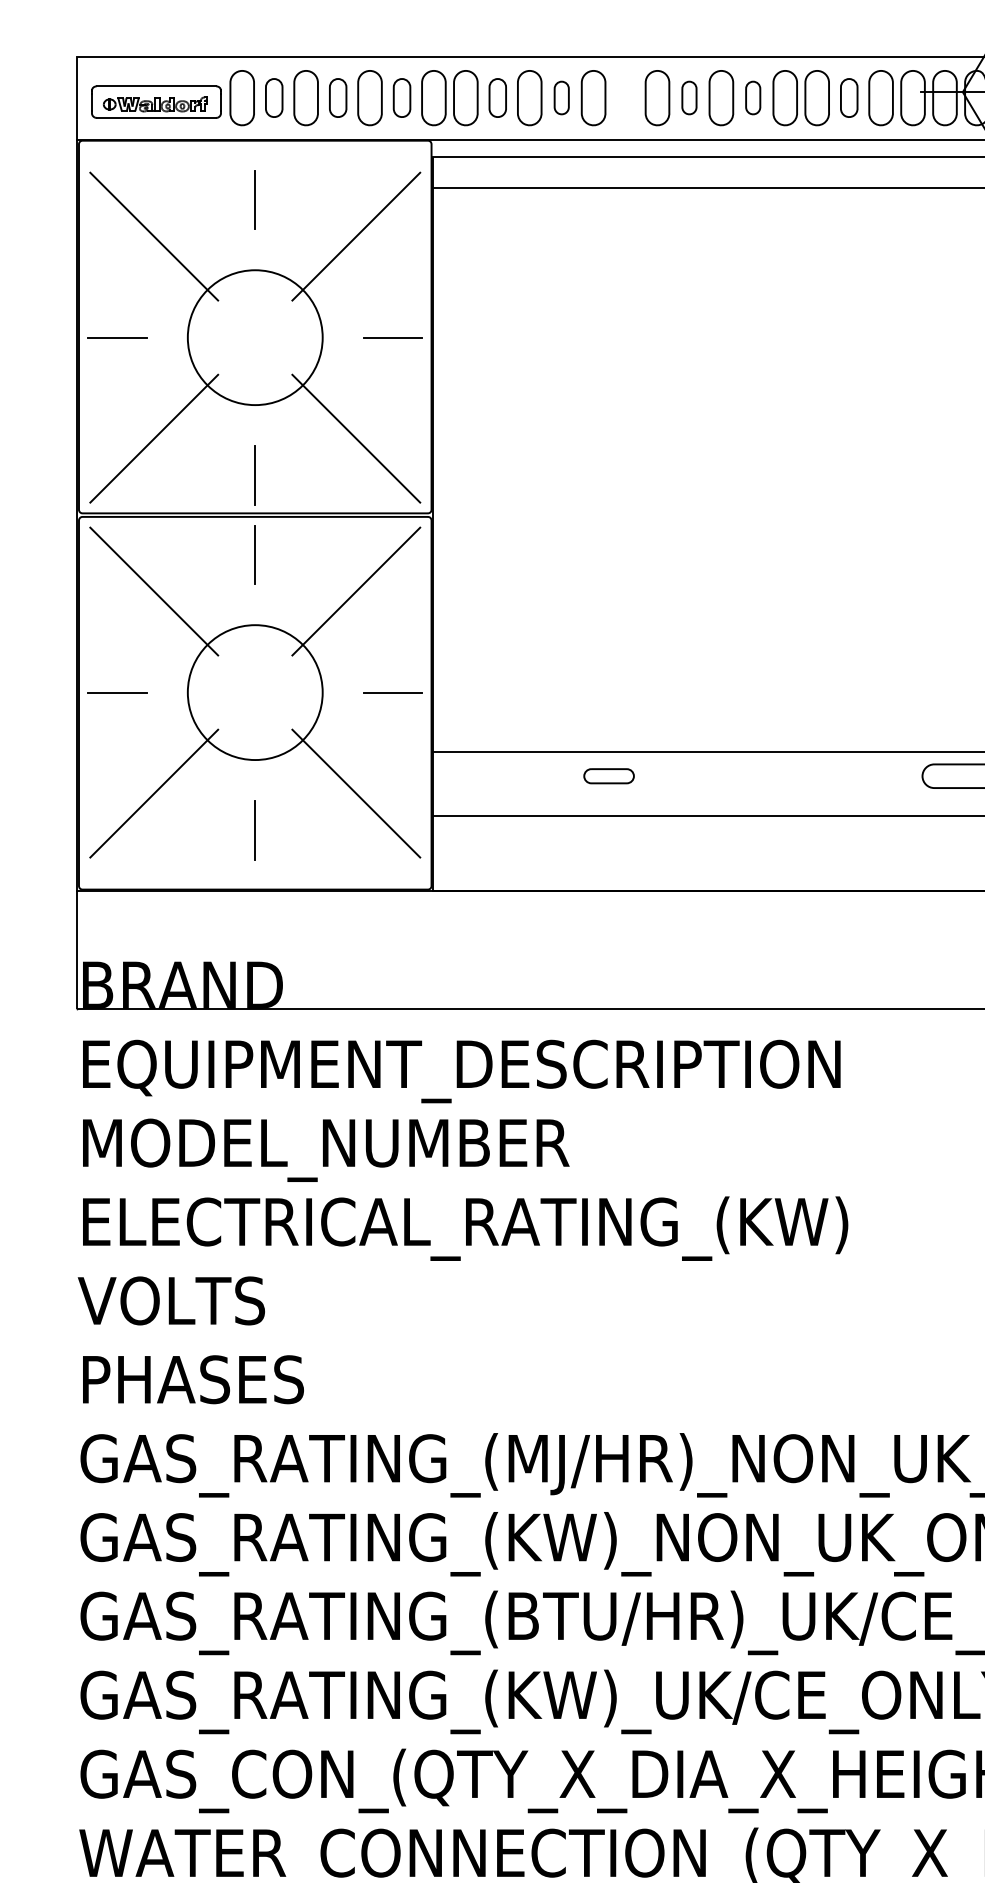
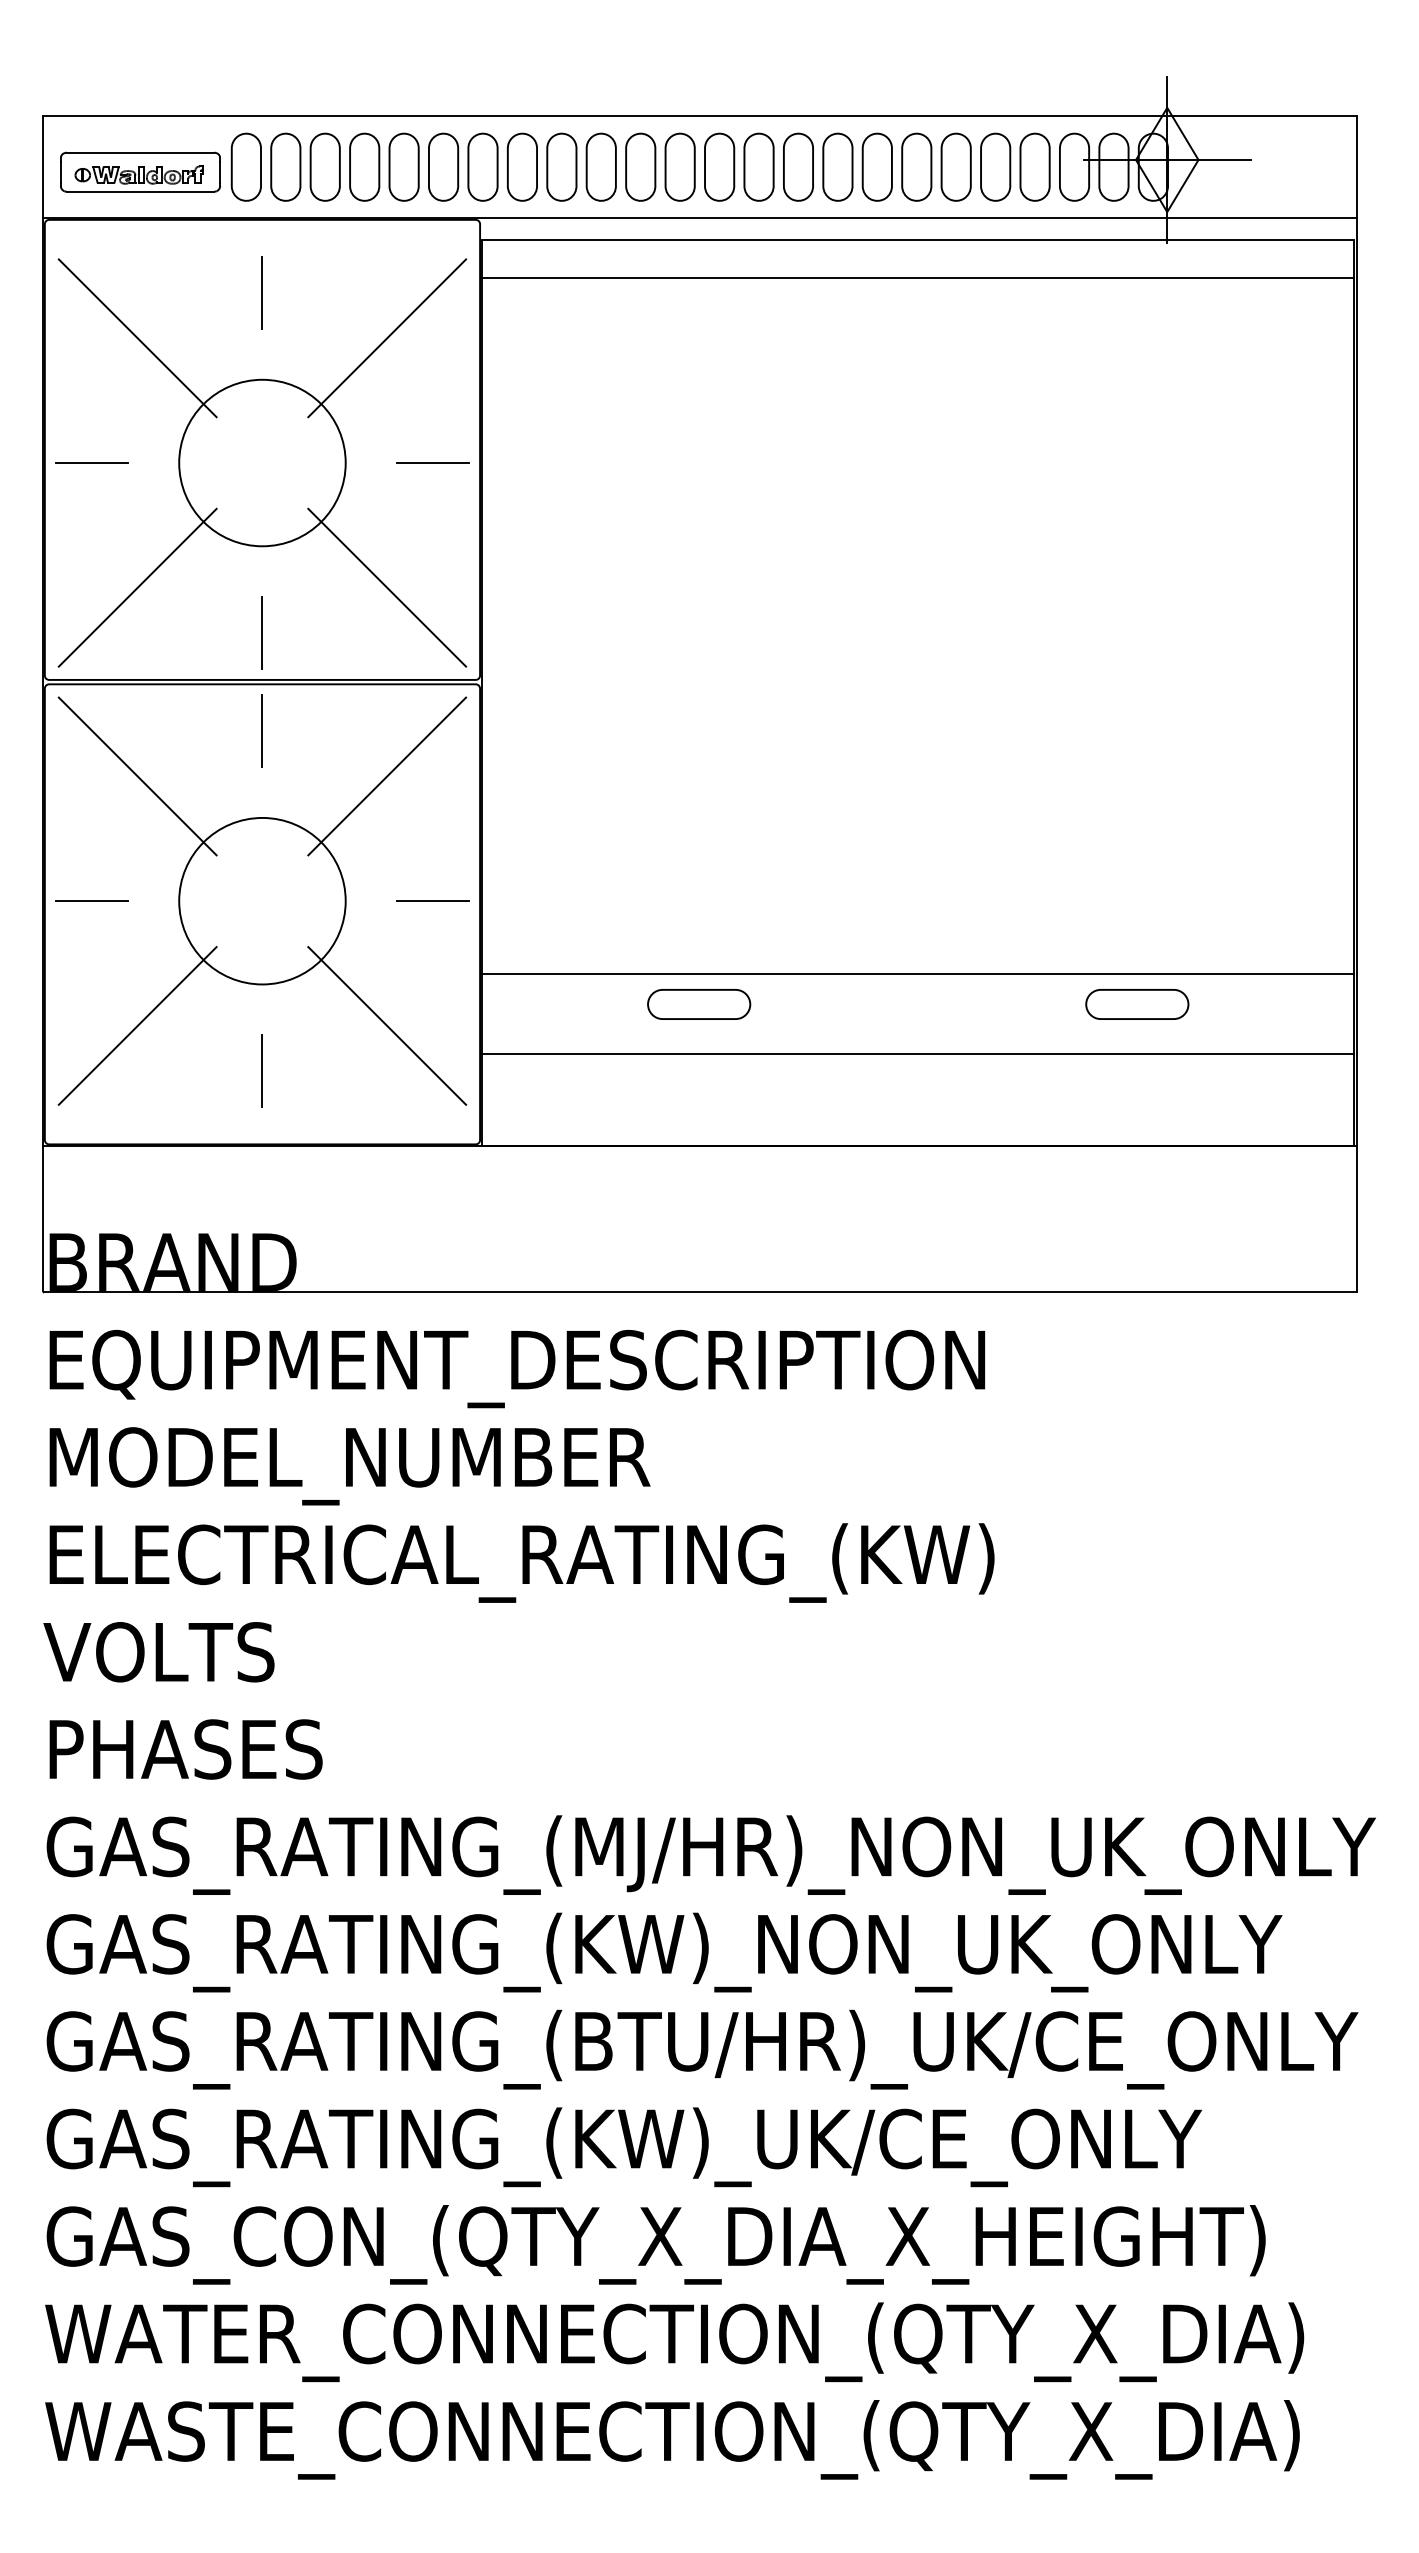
part: (273, 97) -> (285, 166), size x1.43
part: (337, 97) -> (364, 166), size x1.43
part: (401, 97) -> (443, 166), size x1.43
part: (497, 97) -> (561, 166), size x1.43
part: (561, 97) -> (640, 166), size x1.67
part: (625, 97) -> (719, 166), added
part: (689, 97) -> (798, 166), size x1.67
part: (752, 97) -> (876, 166), size x1.67
part: (849, 97) -> (995, 166), size x1.43
part: (609, 776) -> (699, 1004), size x1.67

